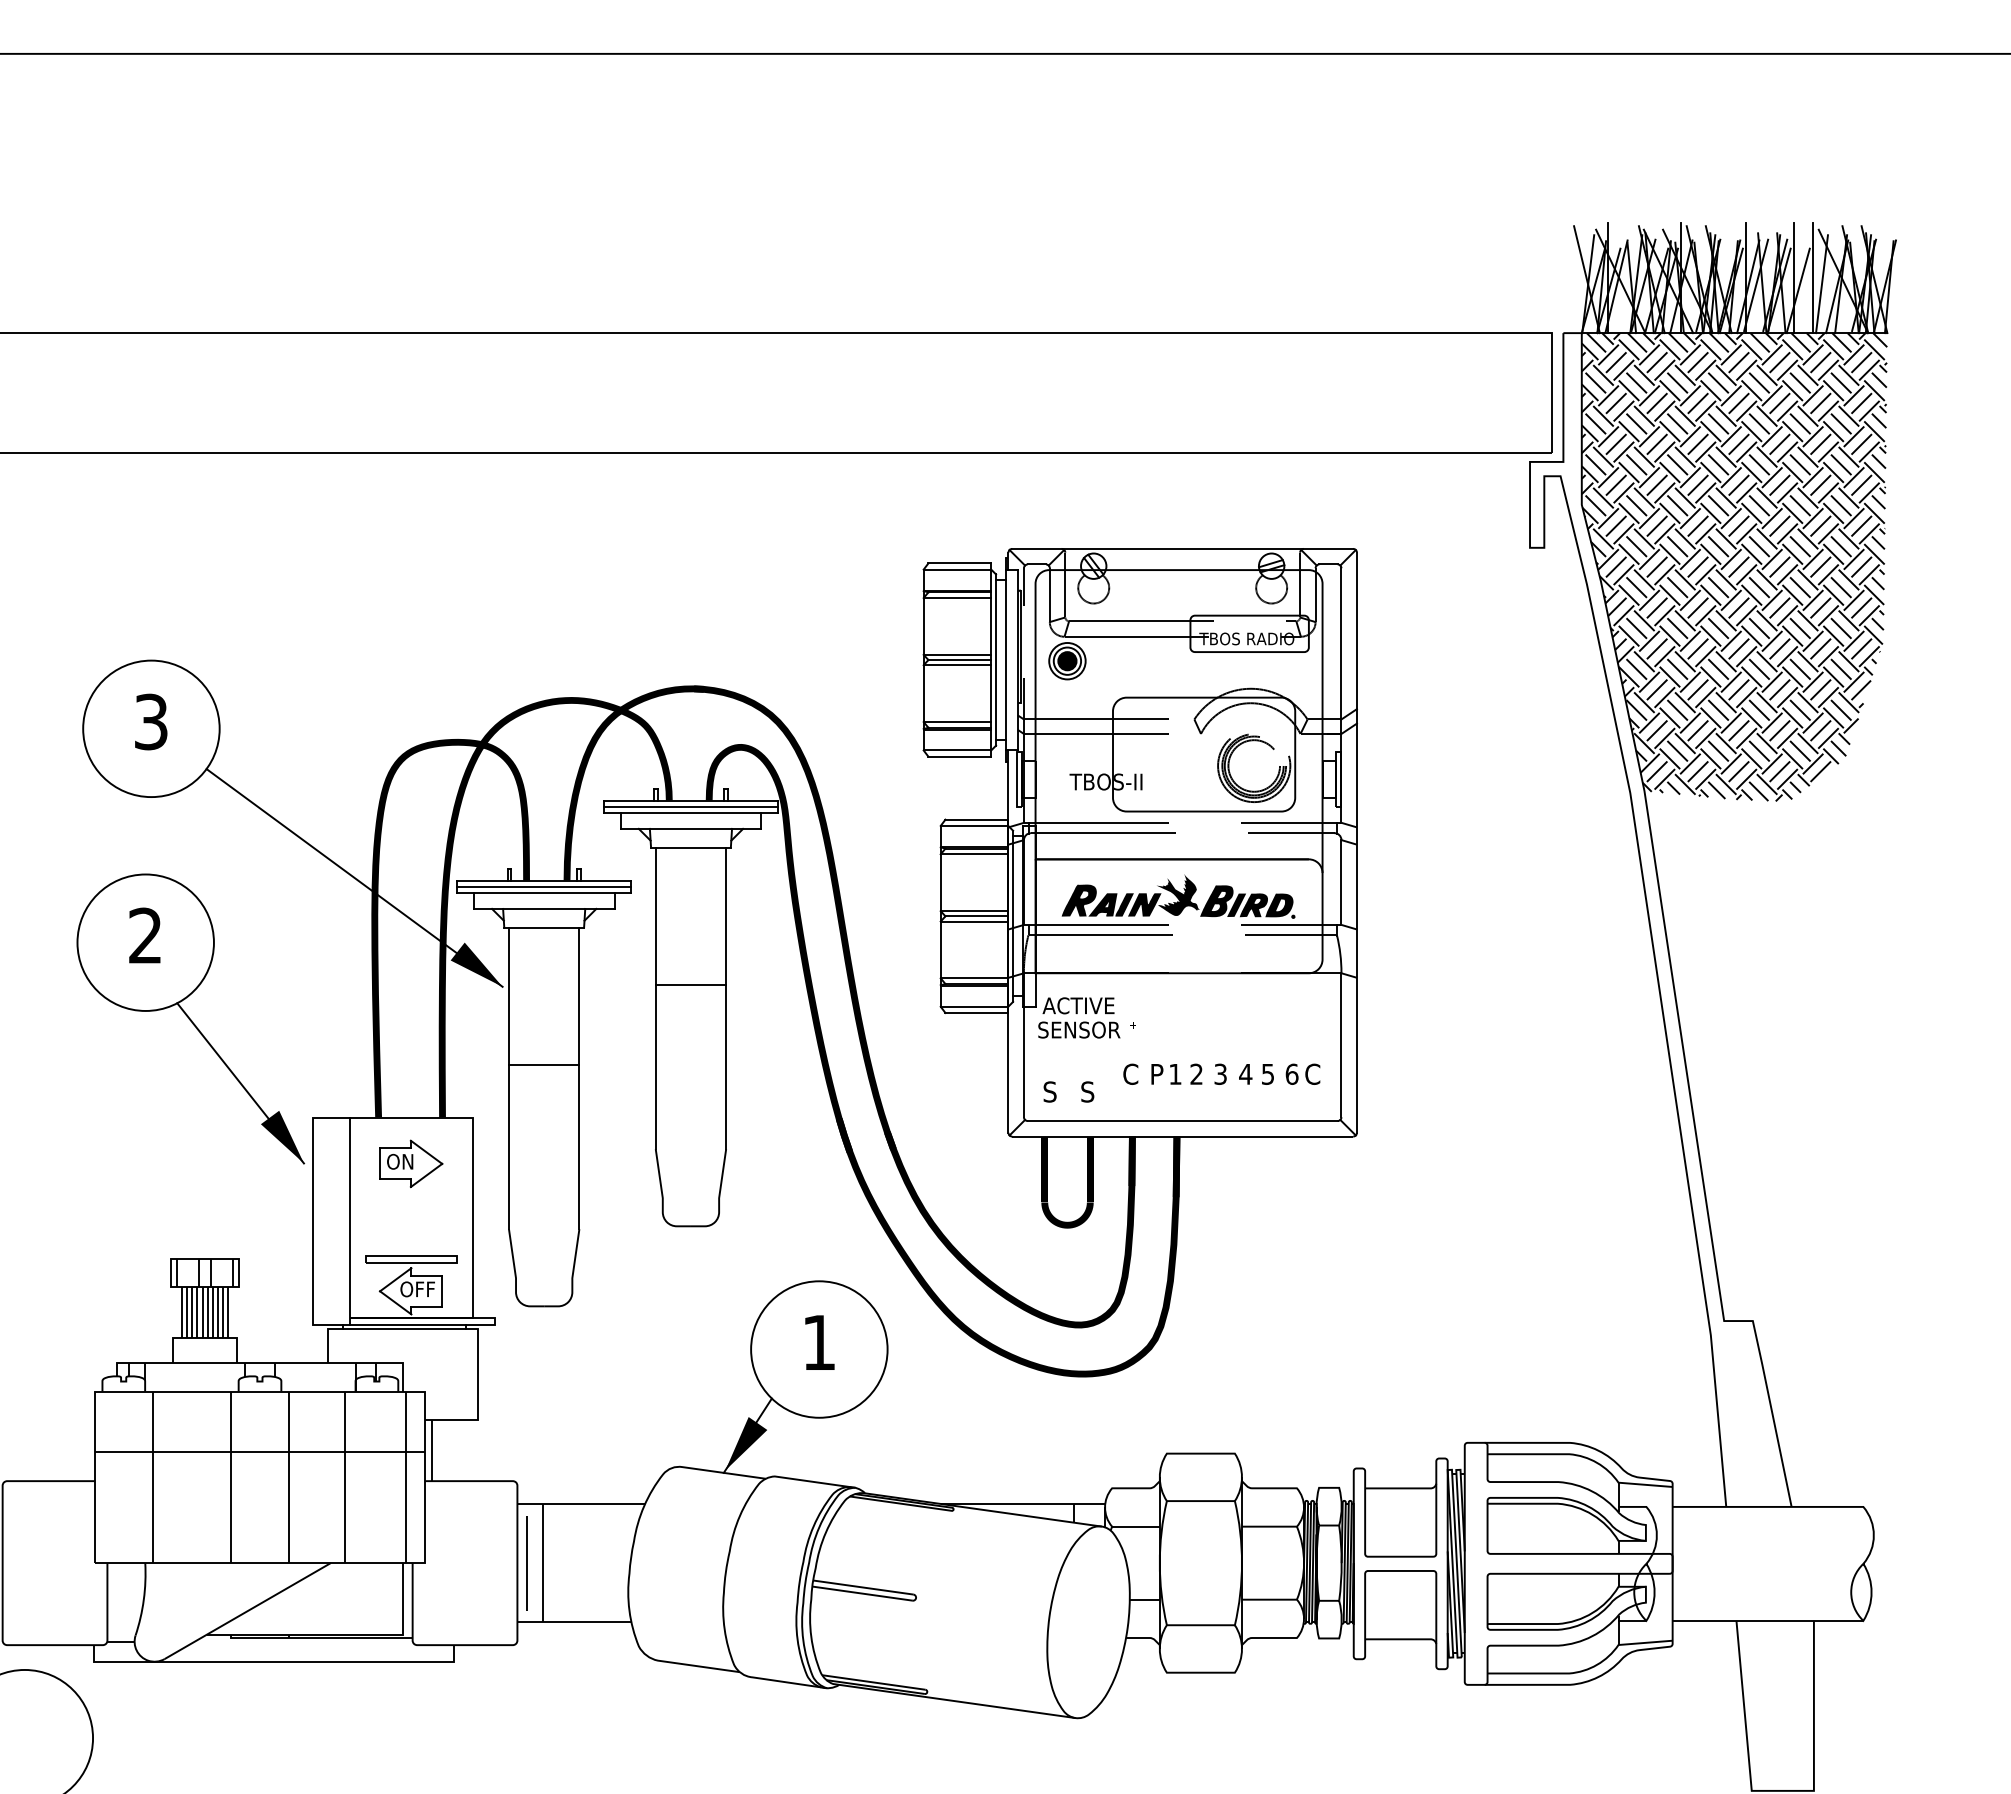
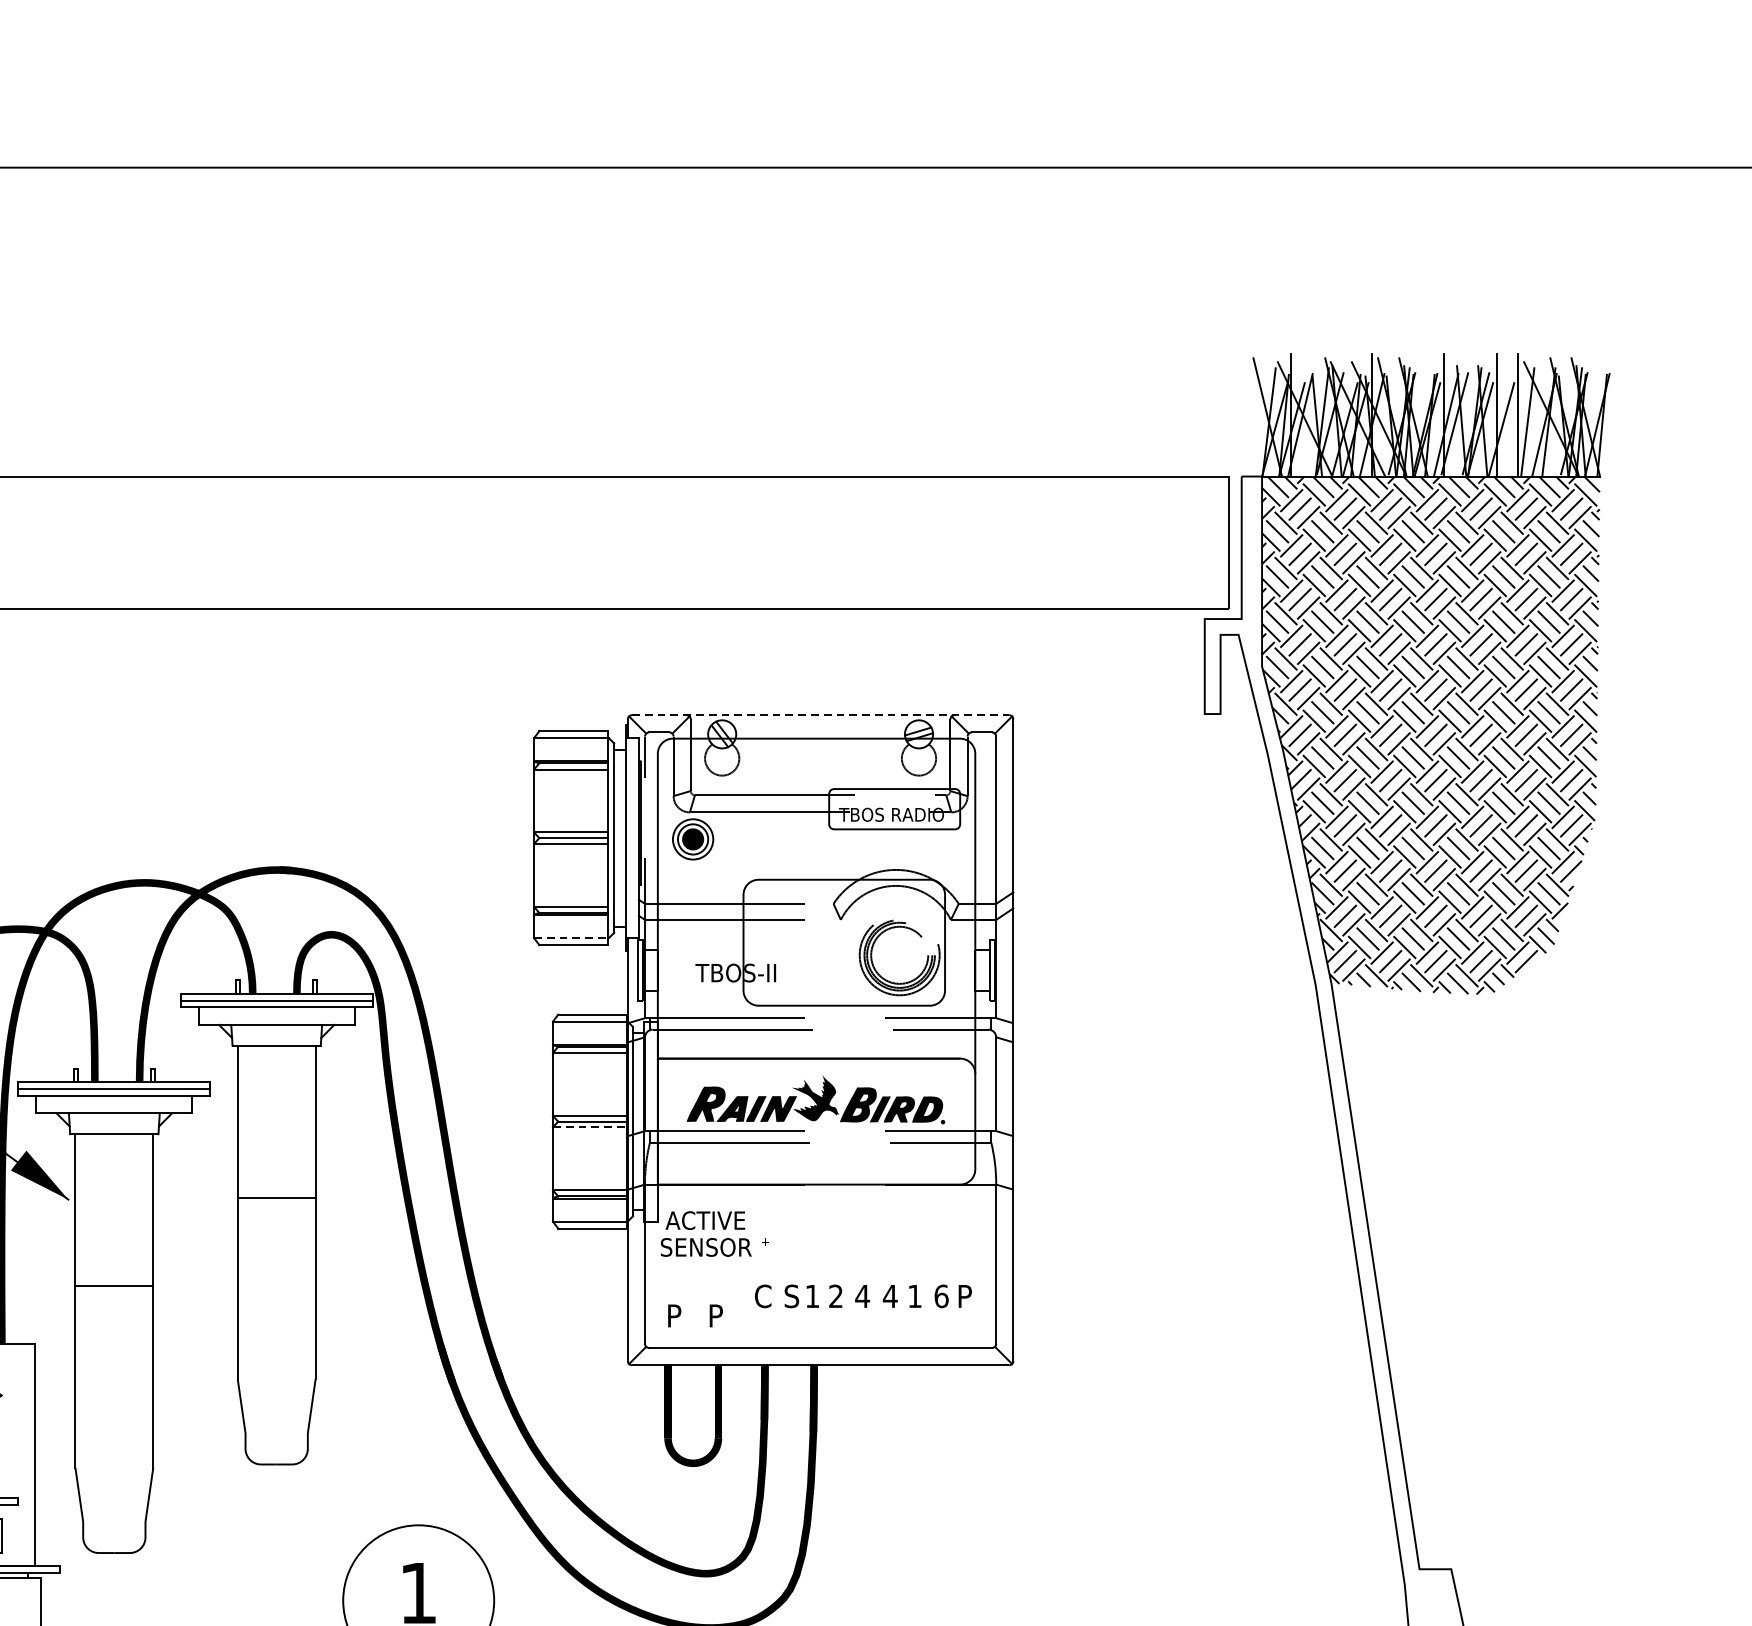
line: (1183, 548) -> (821, 714), solid -> dashed
line: (957, 750) -> (571, 938), solid -> dashed
line: (974, 921) -> (590, 1127), solid -> dashed
text: (1156, 1073) -> (791, 1295), P -> S
text: (1220, 1073) -> (862, 1295), 3 -> 4
text: (1312, 1073) -> (964, 1295), C -> P
text: (1267, 1074) -> (914, 1296), 5 -> 1
text: (1049, 1091) -> (673, 1315), S -> P
text: (1087, 1091) -> (715, 1315), S -> P

